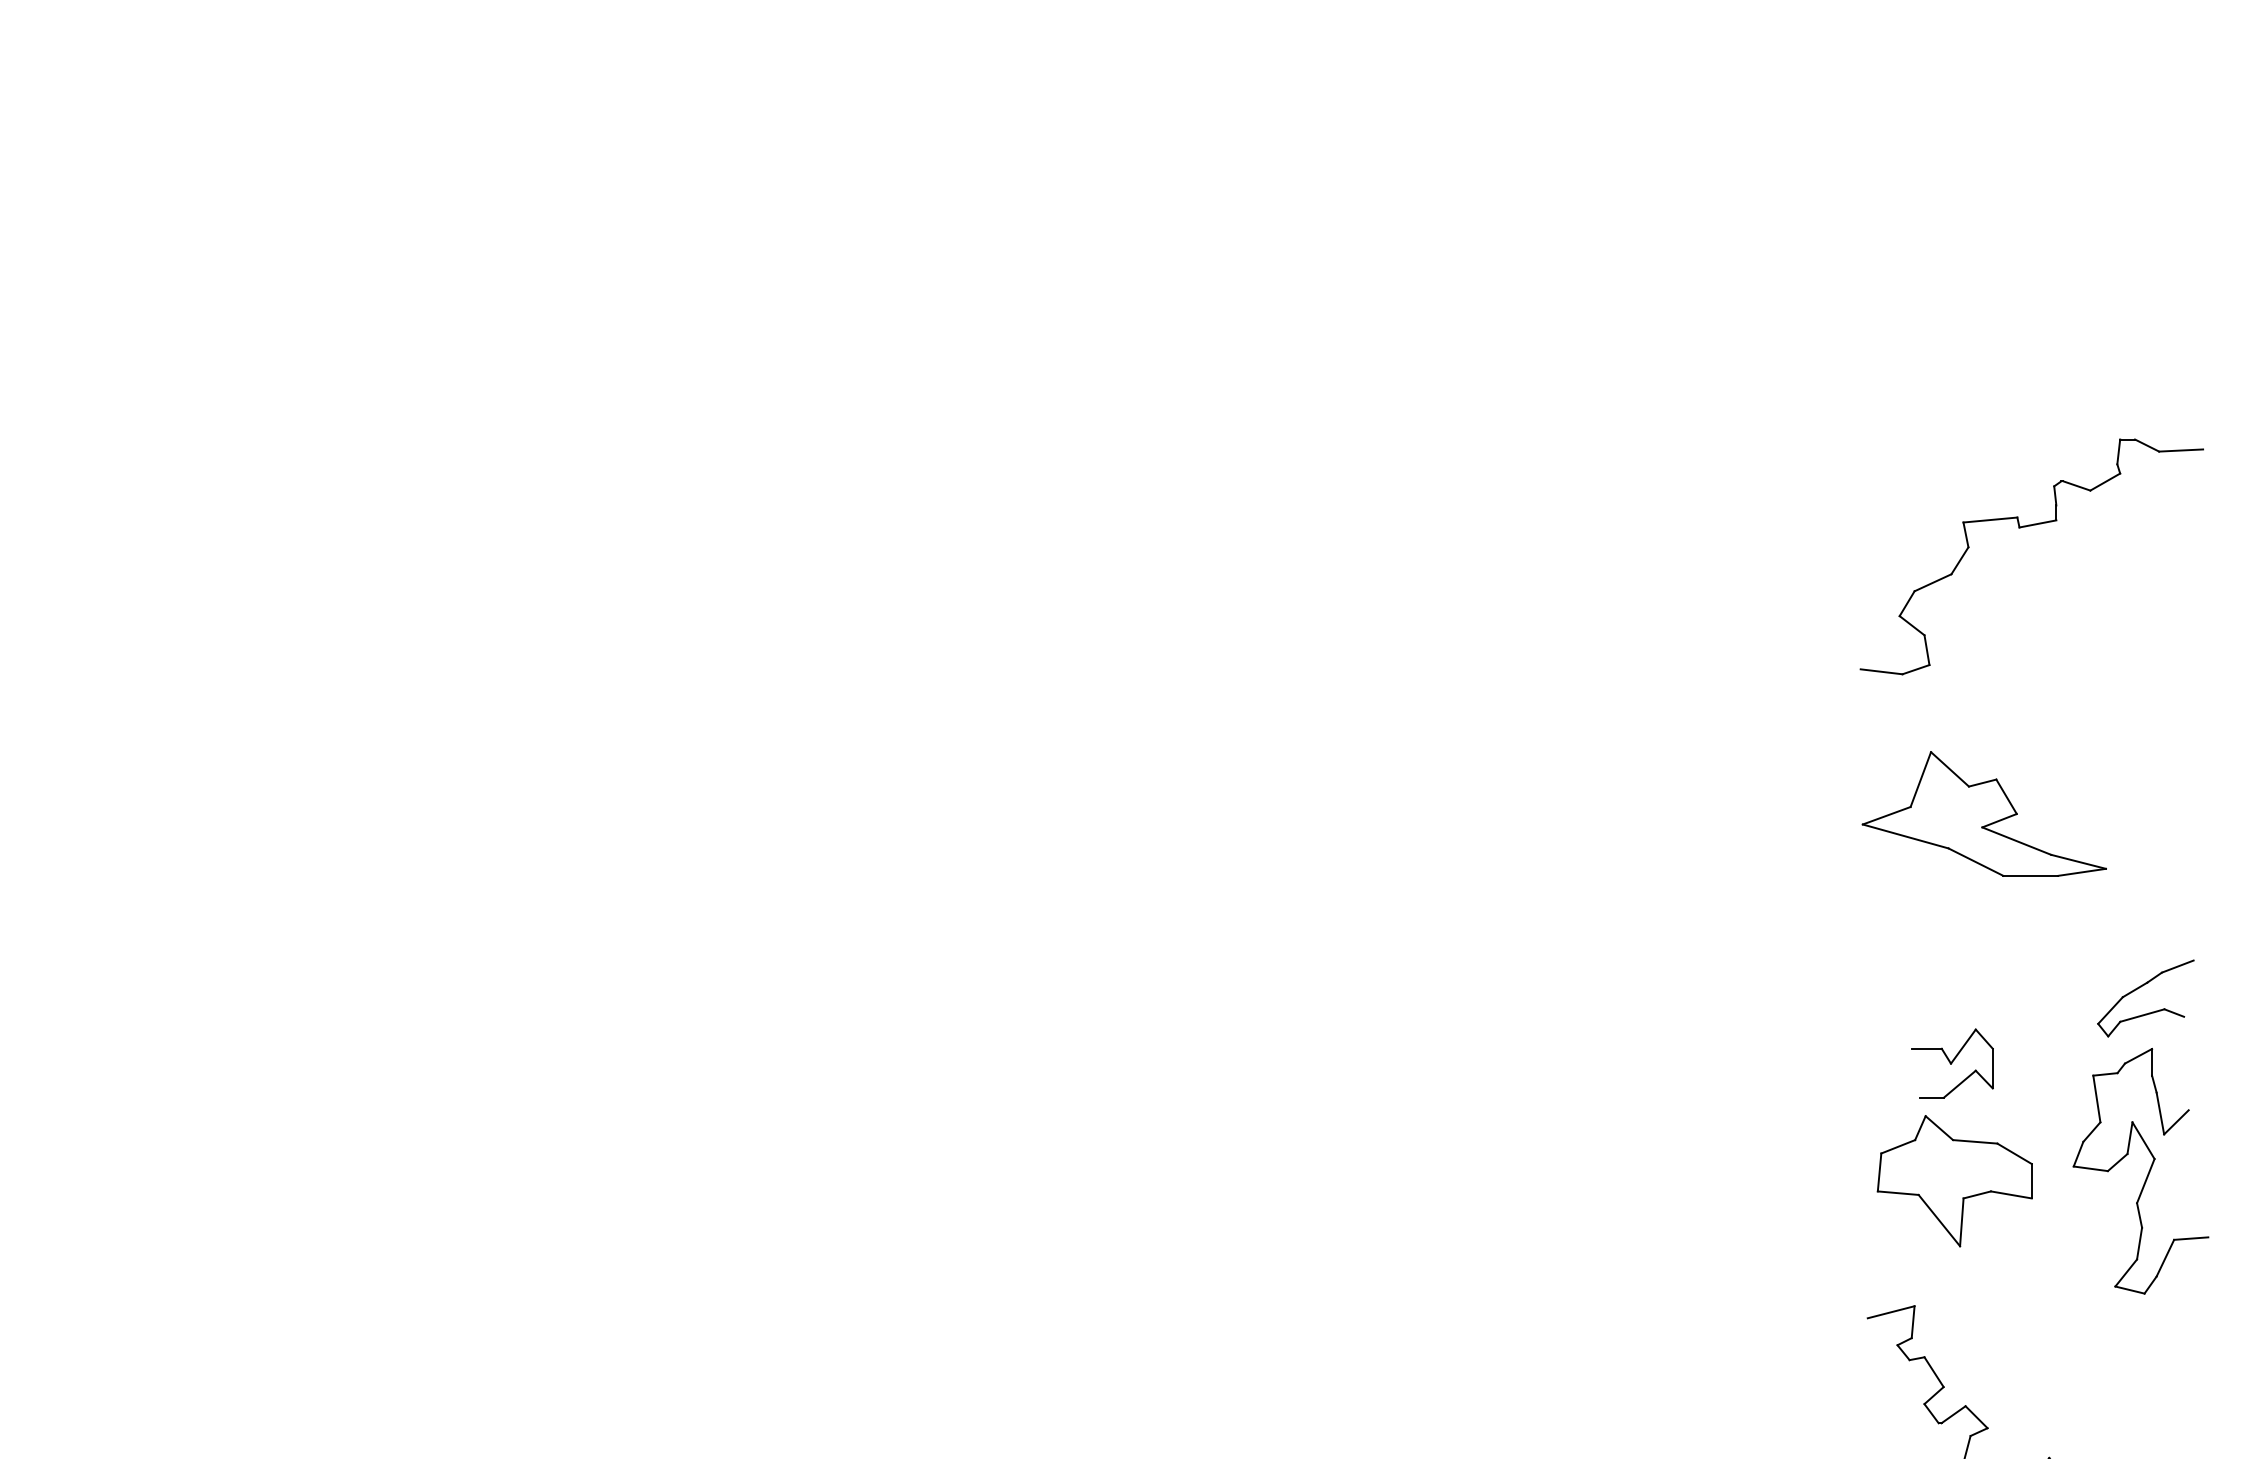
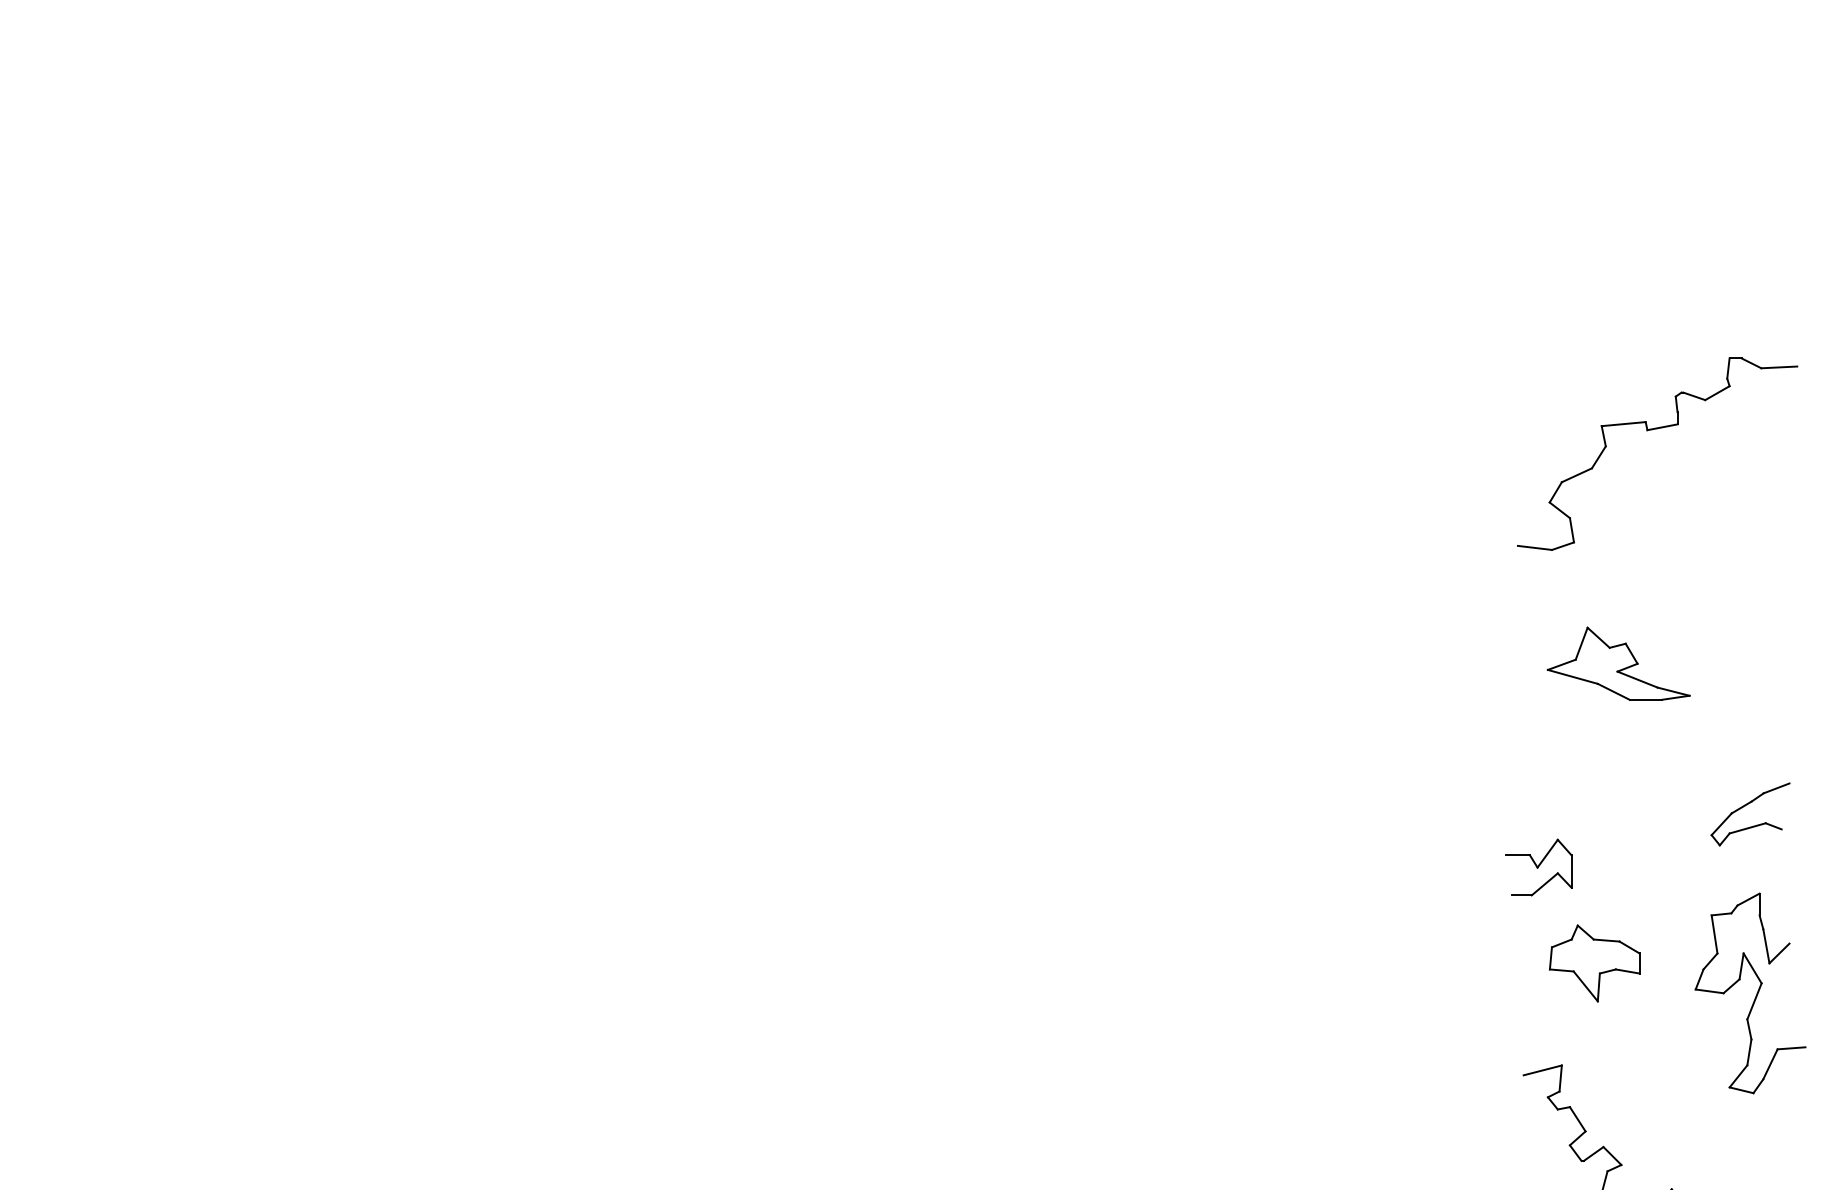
part: (1984, 813) -> (1618, 663), size x0.71
part: (1952, 1063) -> (1538, 867), moved
part: (2140, 1171) -> (1750, 993), moved
part: (1954, 1181) -> (1594, 963), size x0.71

